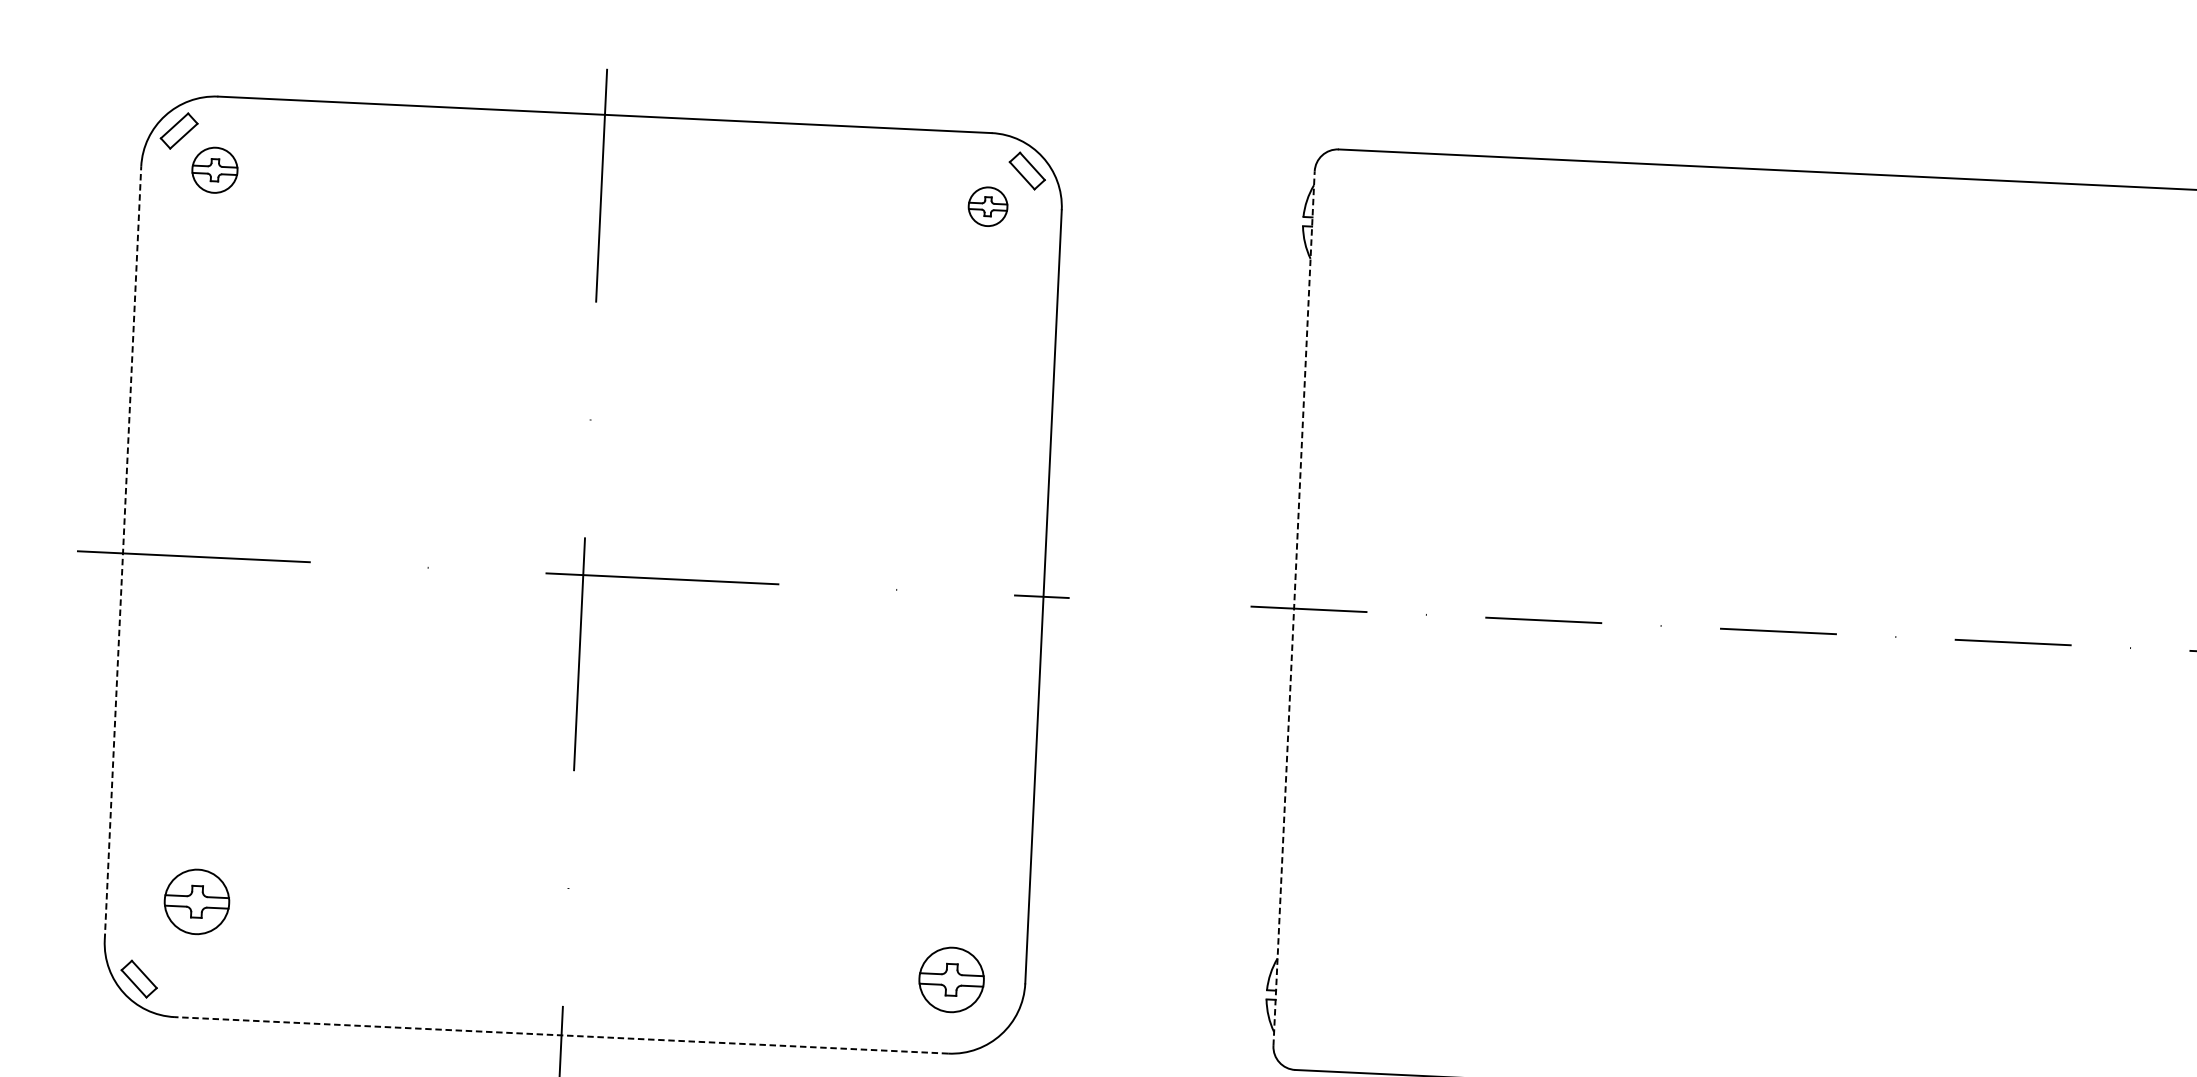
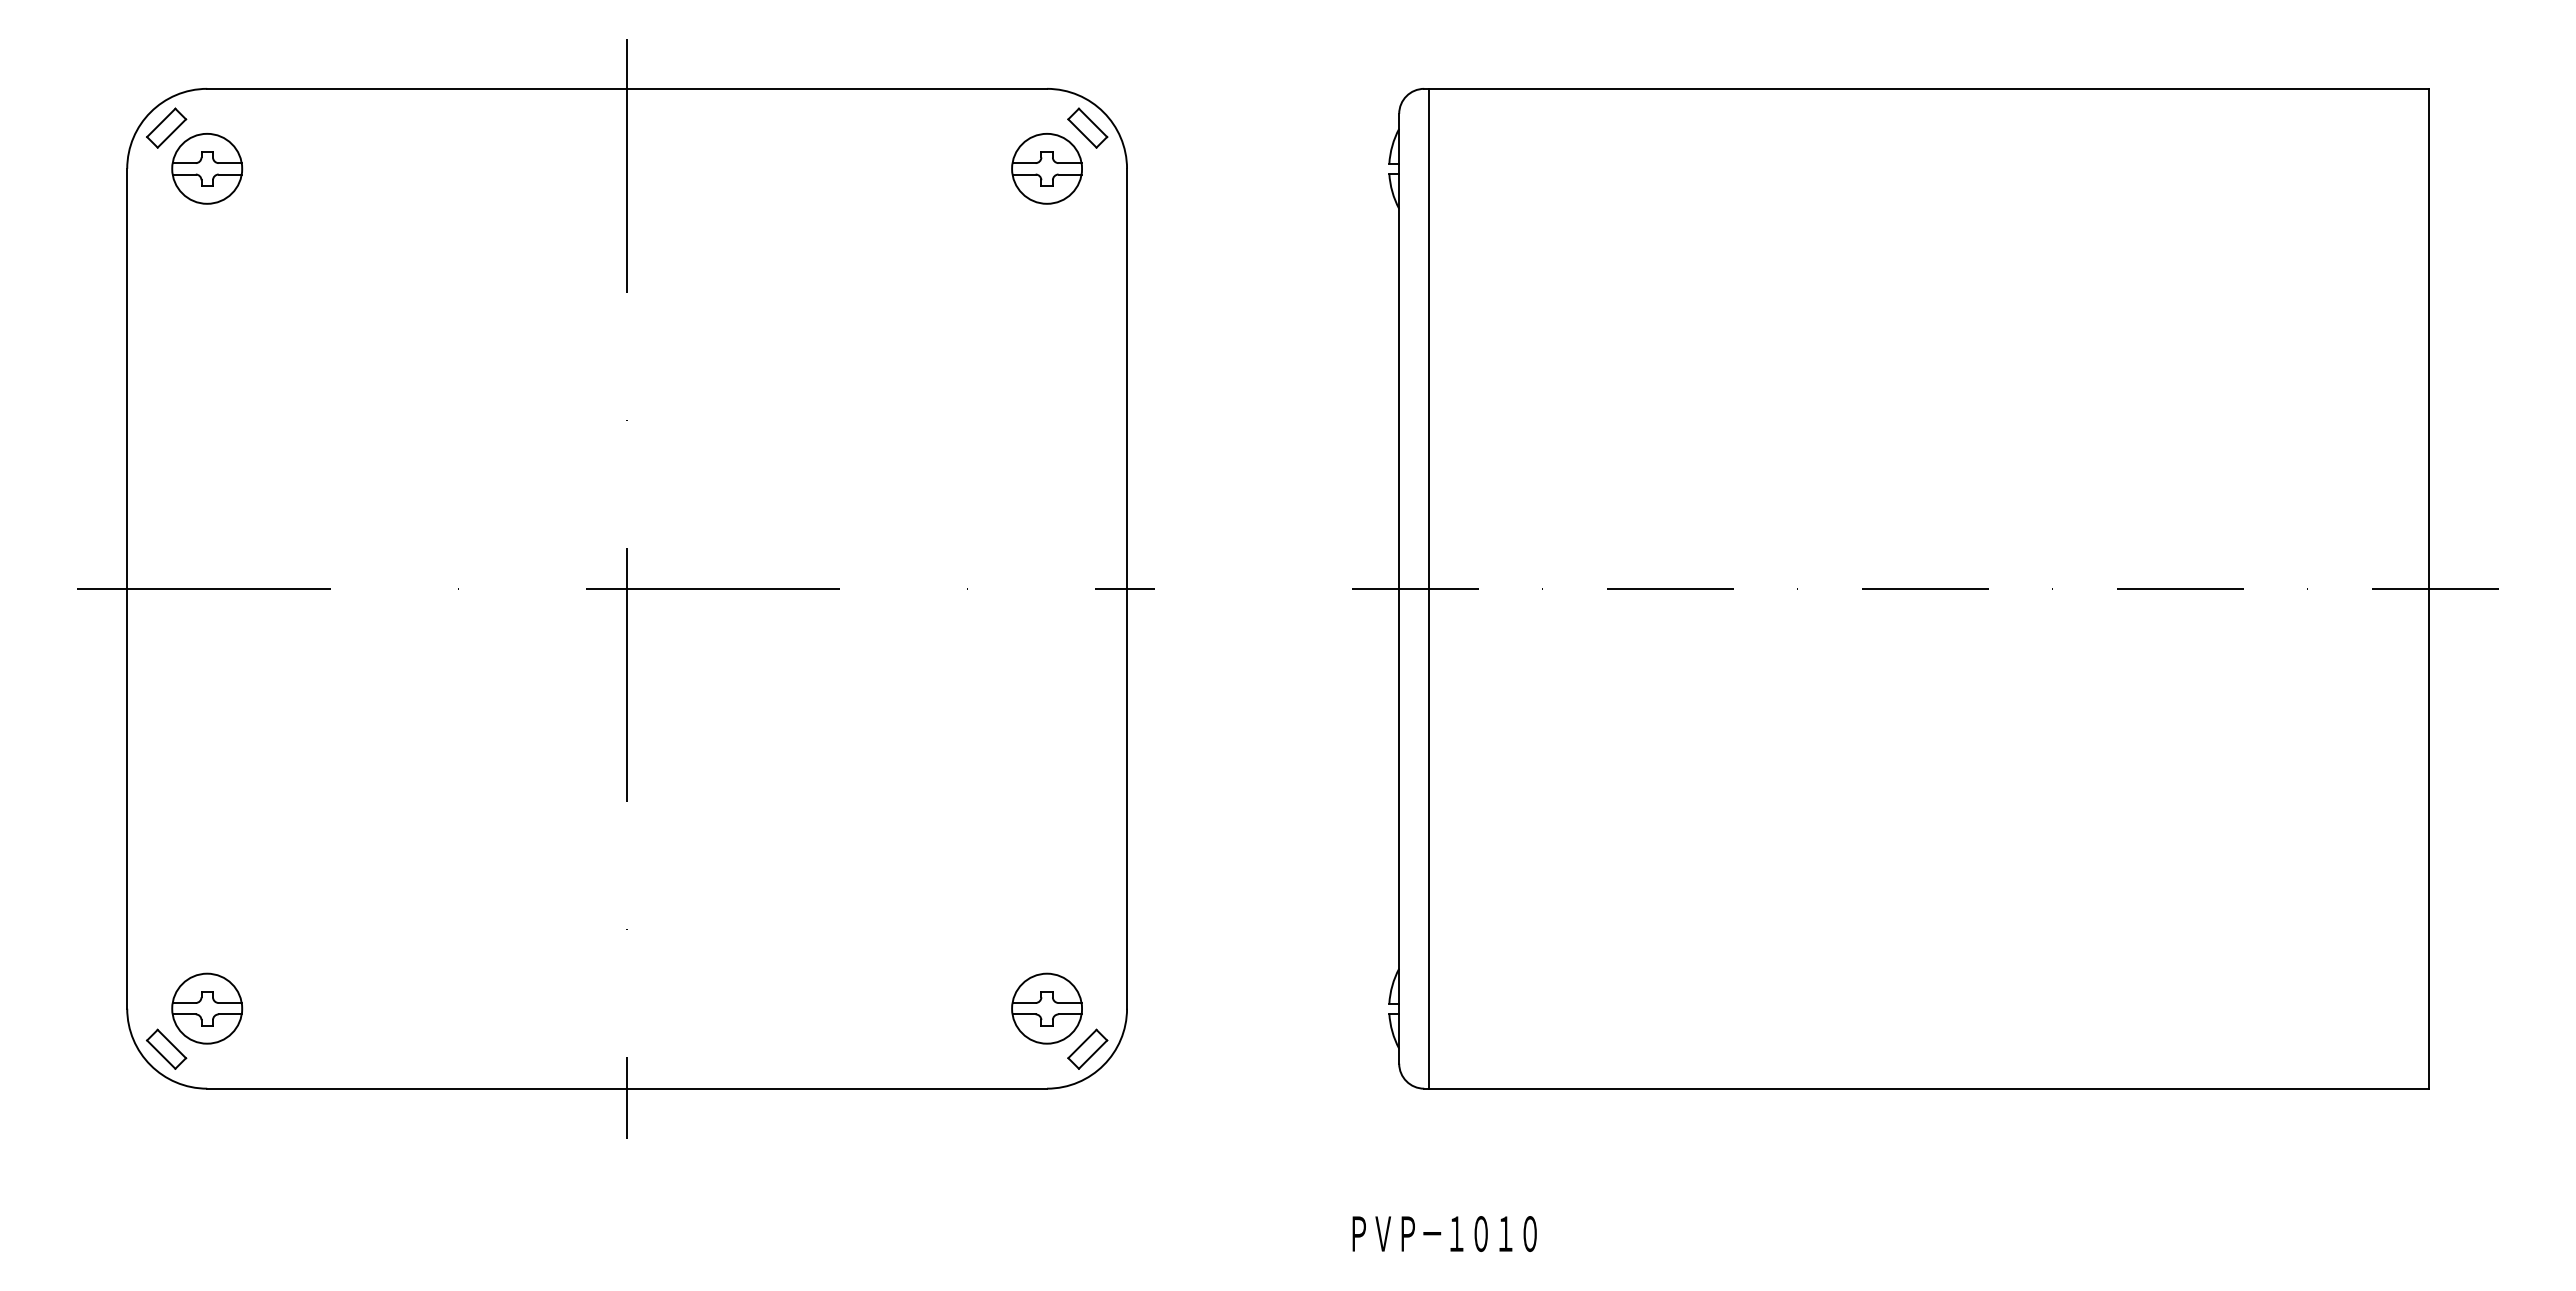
part: (215, 169) -> (207, 168), size x1.43
part: (987, 206) -> (1046, 168), size x1.67
line: (123, 553) -> (127, 588), dashed -> solid
line: (1294, 608) -> (1399, 588), dashed -> solid
line: (1321, 609) -> (1429, 588), added
part: (197, 901) -> (207, 1008), moved
part: (987, 1018) -> (1087, 1048), added
line: (561, 1035) -> (627, 1088), dashed -> solid

